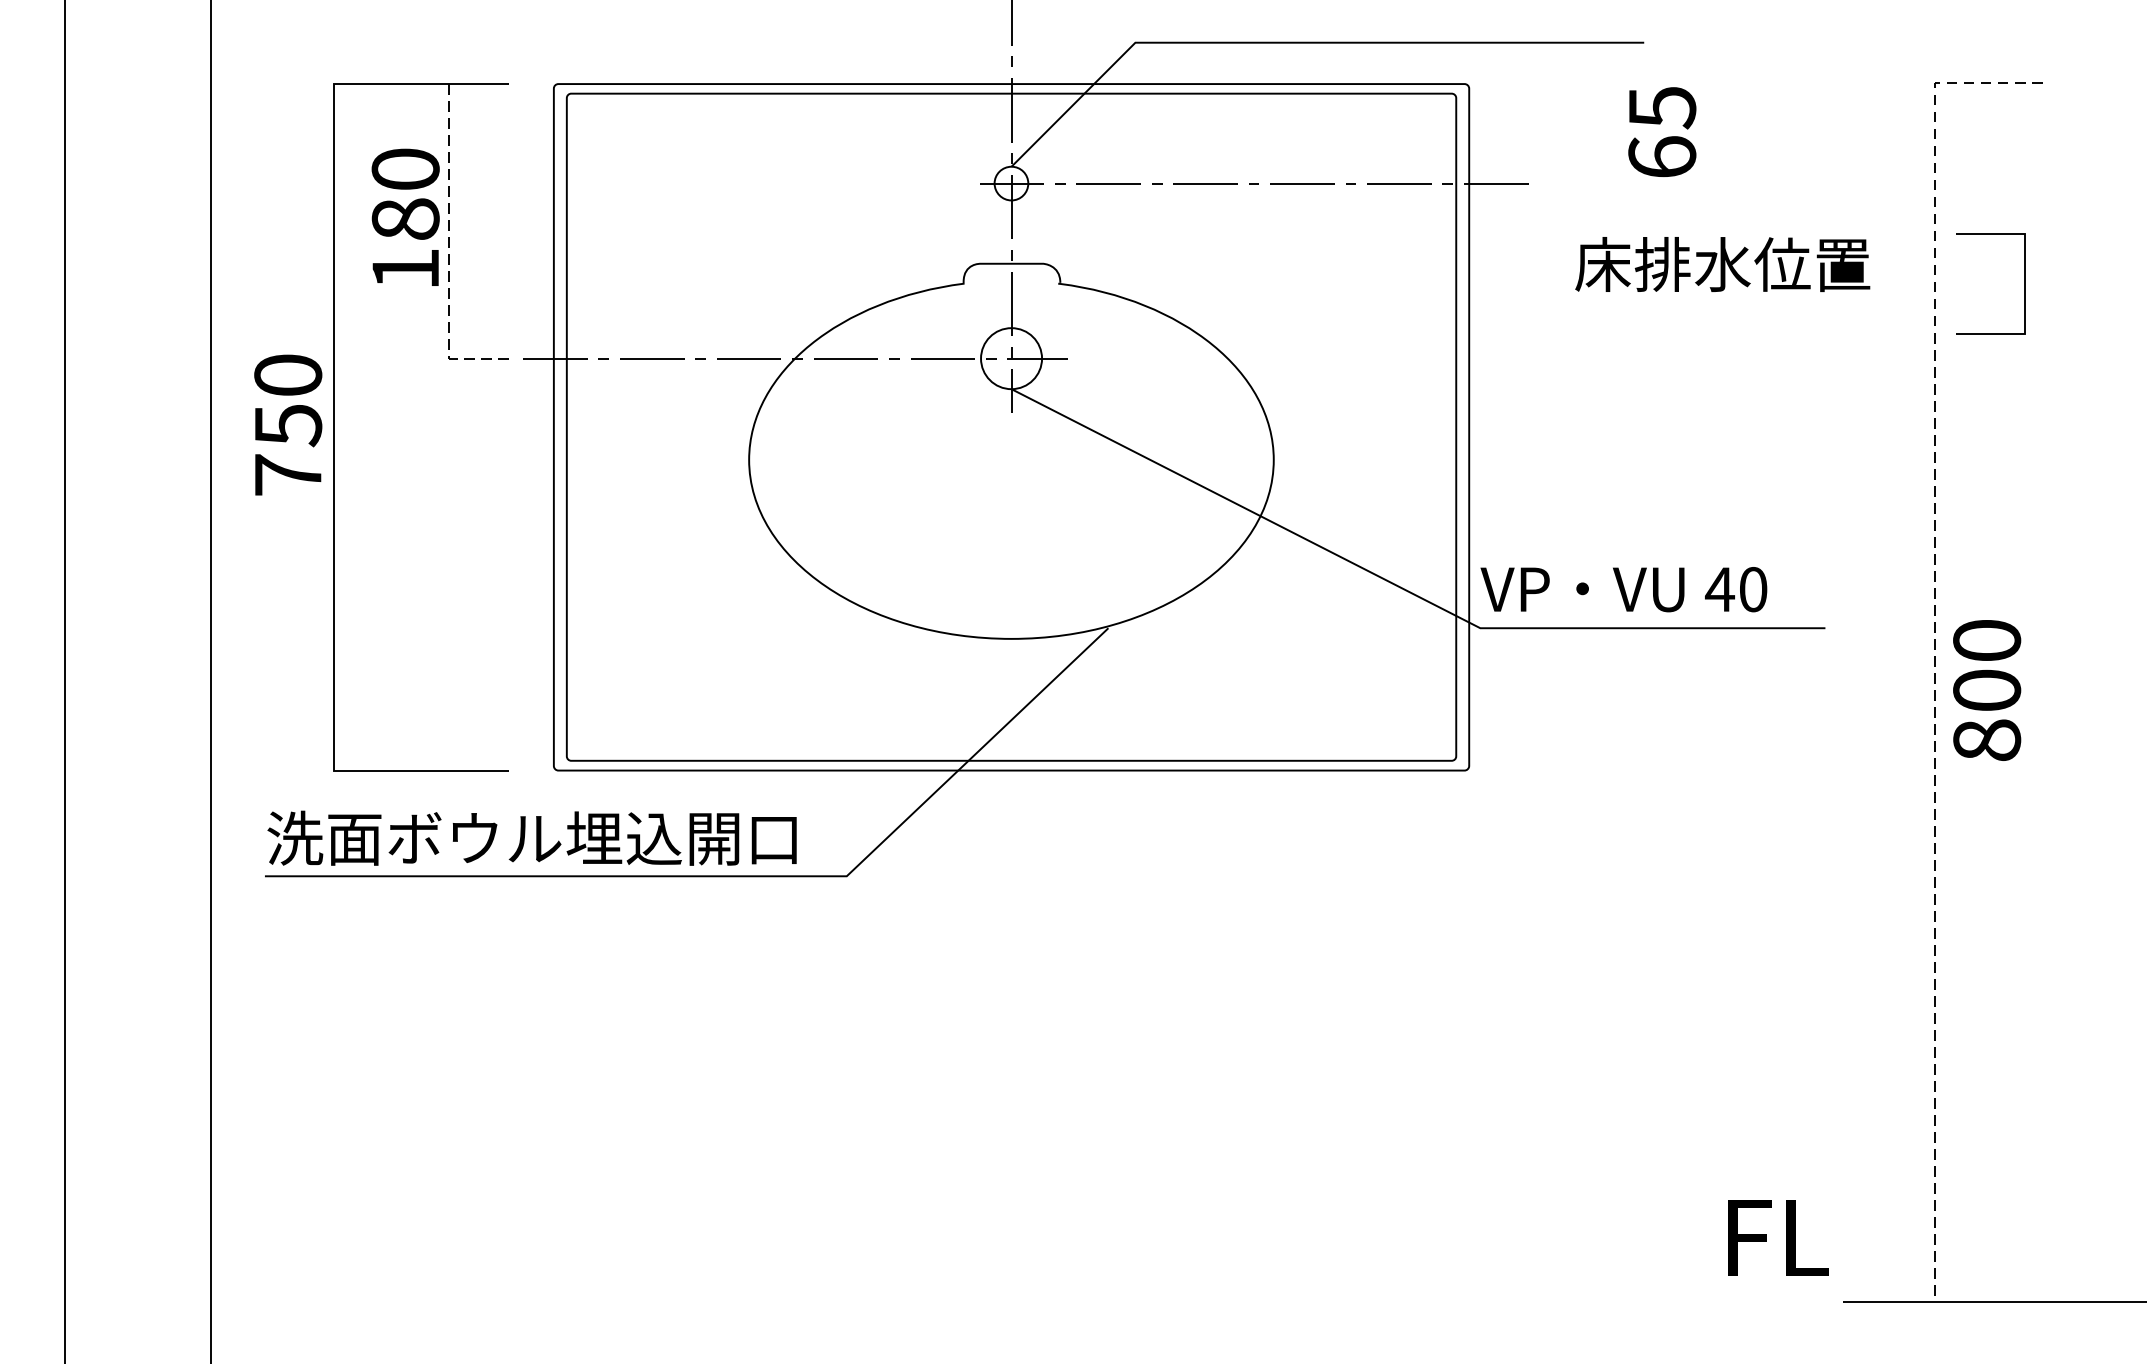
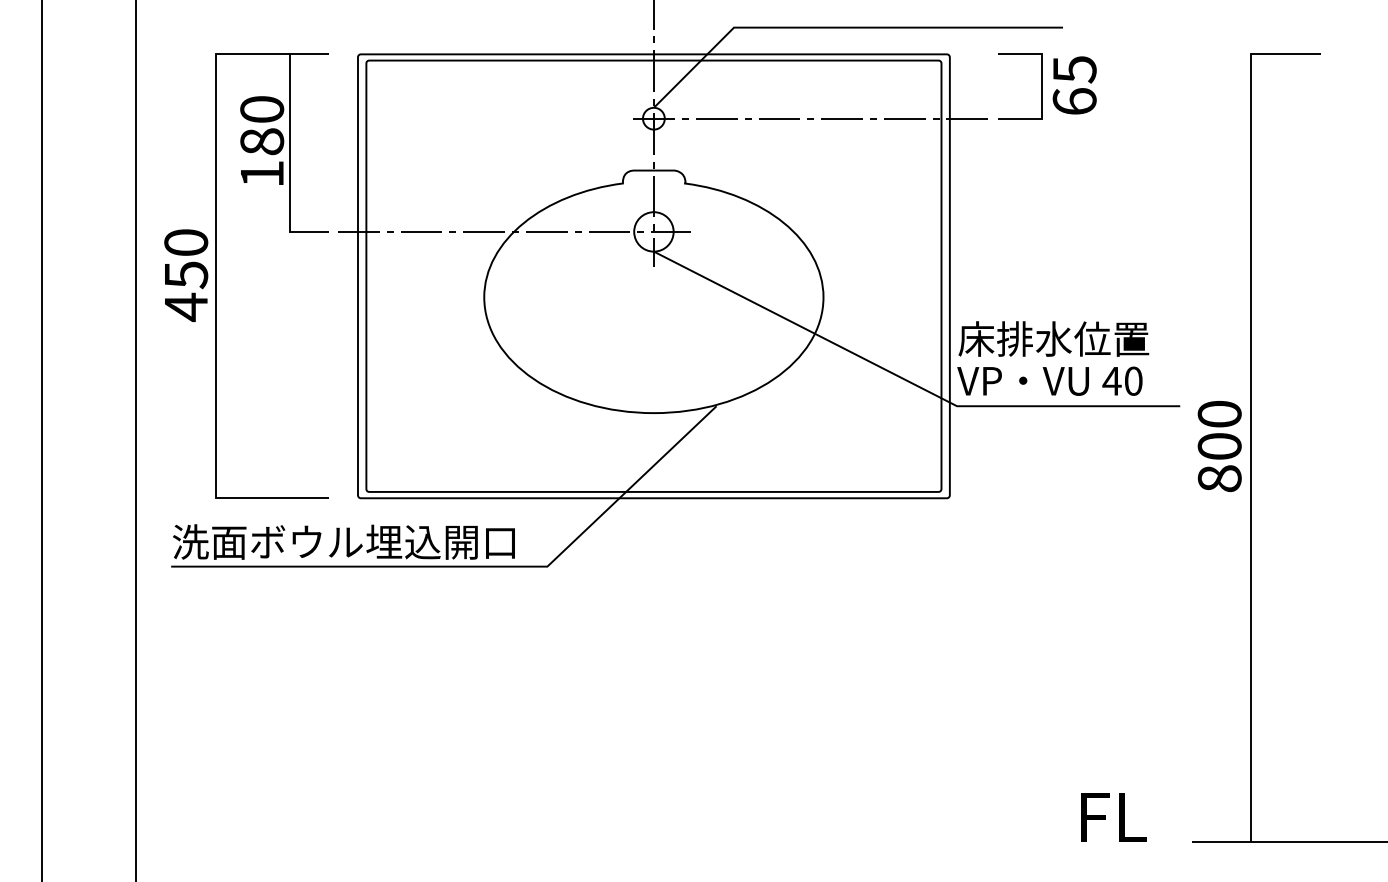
line: (449, 252) -> (290, 163), dashed -> solid
text: (1722, 263) -> (1053, 338), moved
line: (2023, 283) -> (1041, 86), moved
text: (288, 475) -> (186, 307), 750 -> 450
line: (1934, 637) -> (1250, 412), dashed -> solid
text: (1986, 690) -> (1219, 446), moved
text: (1777, 1237) -> (1113, 817), moved

